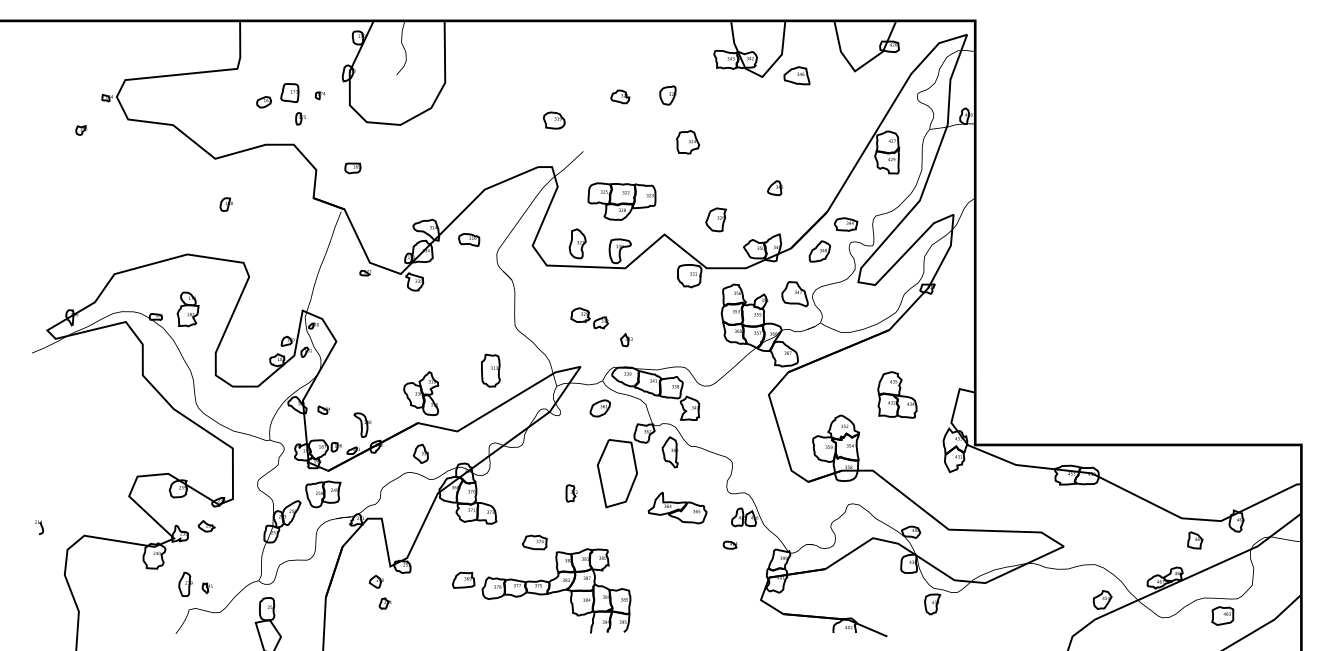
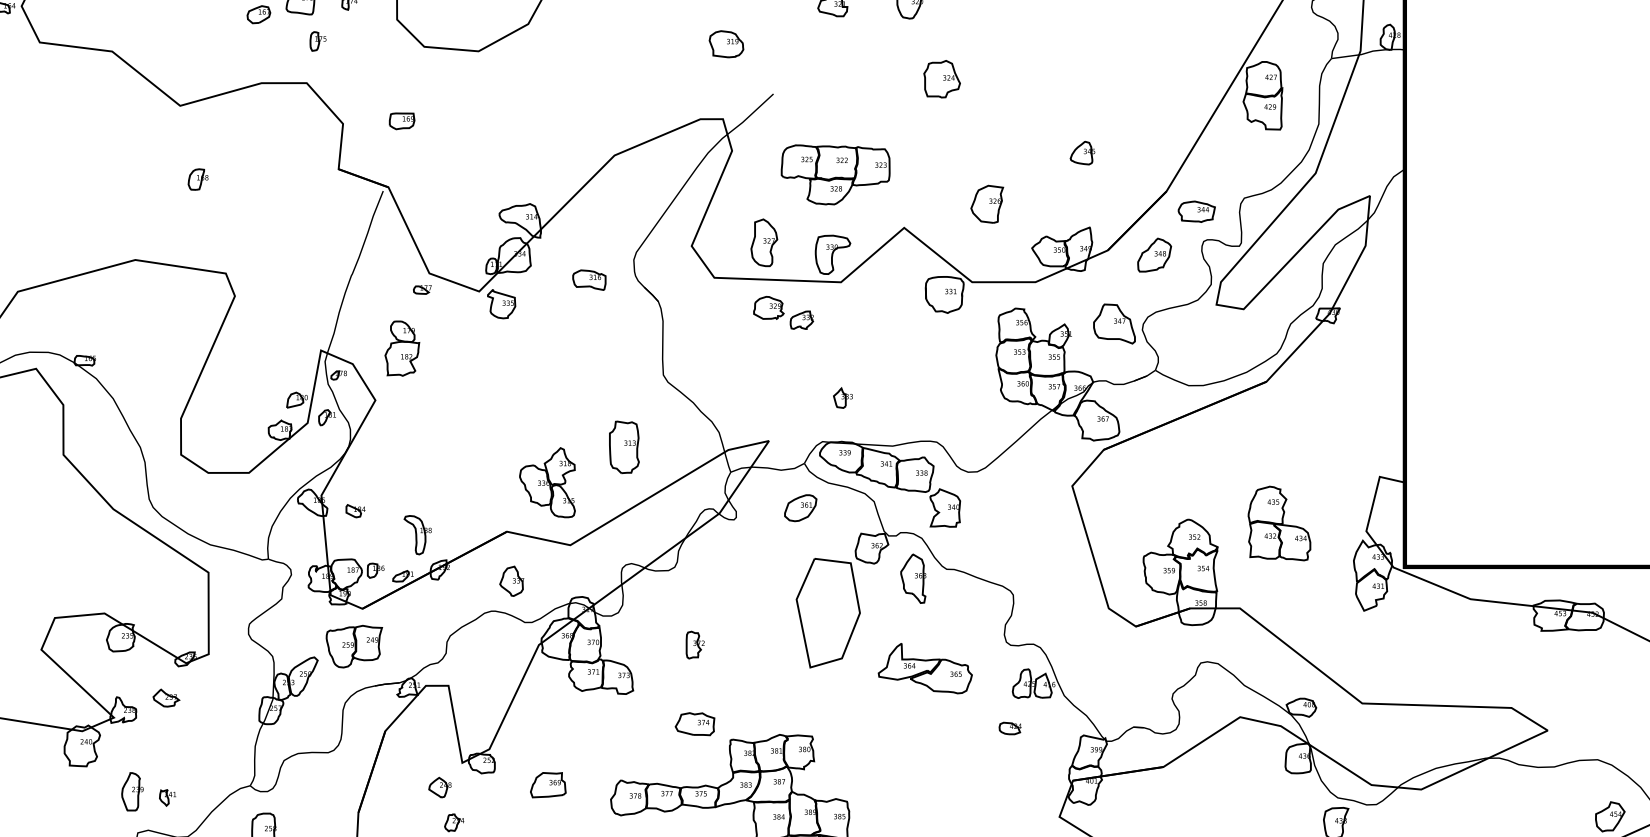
part: (469, 239) -> (589, 279), moved
part: (187, 309) -> (401, 348), moved
part: (589, 318) -> (783, 313), moved
part: (421, 393) -> (547, 482), moved
part: (897, 394) -> (1279, 522), moved
part: (571, 493) -> (694, 645), moved
part: (463, 579) -> (547, 783), moved

